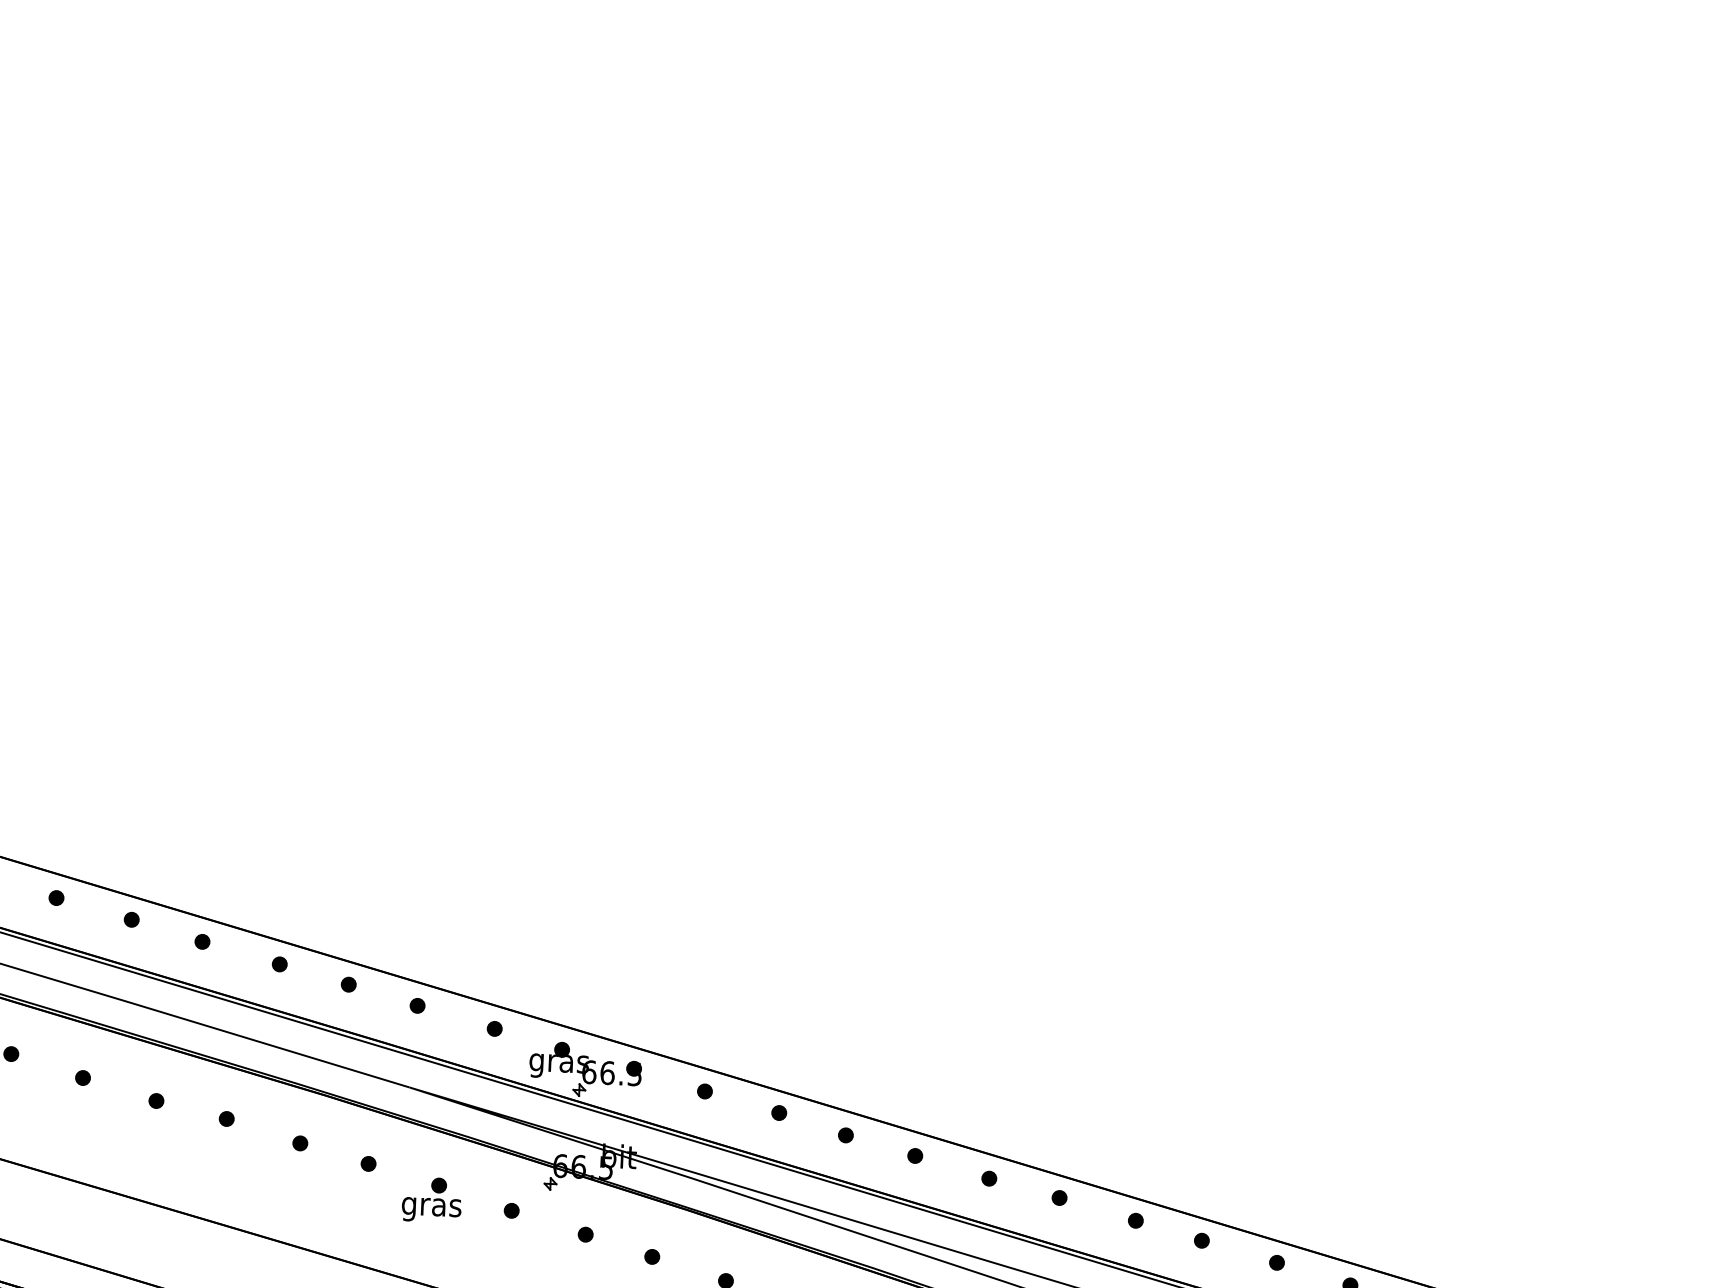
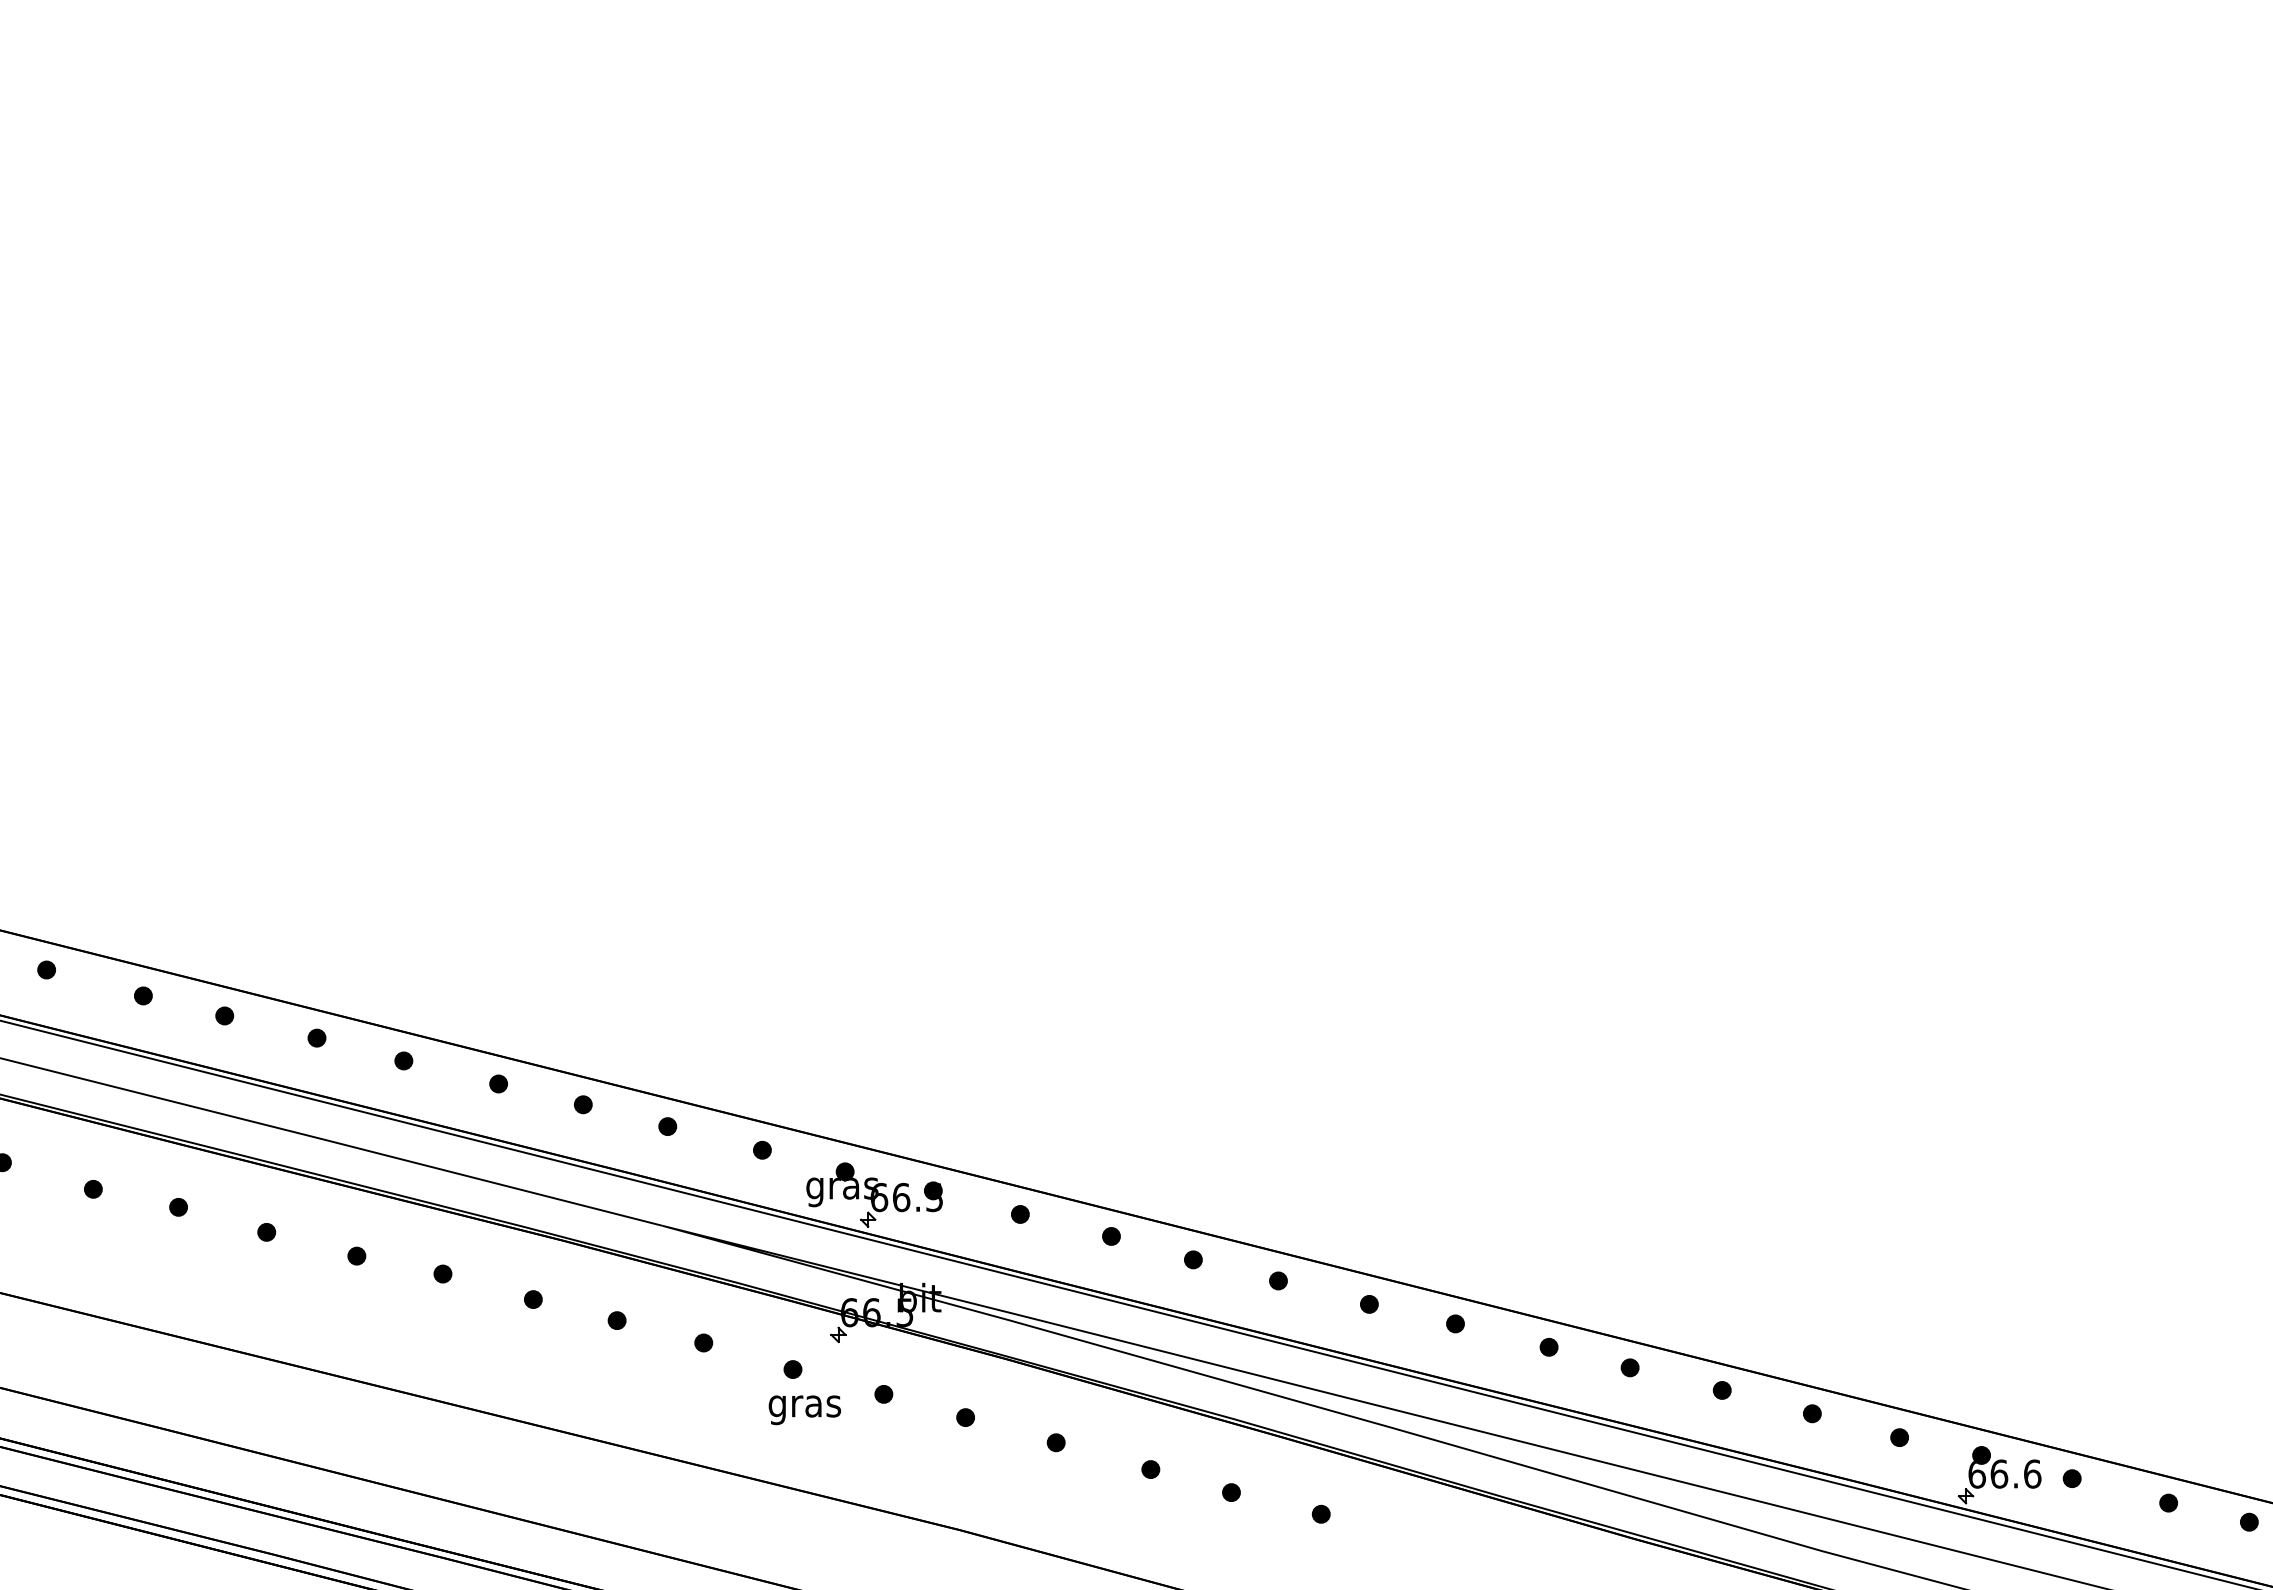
text: (431, 1210) -> (804, 1410), moved

